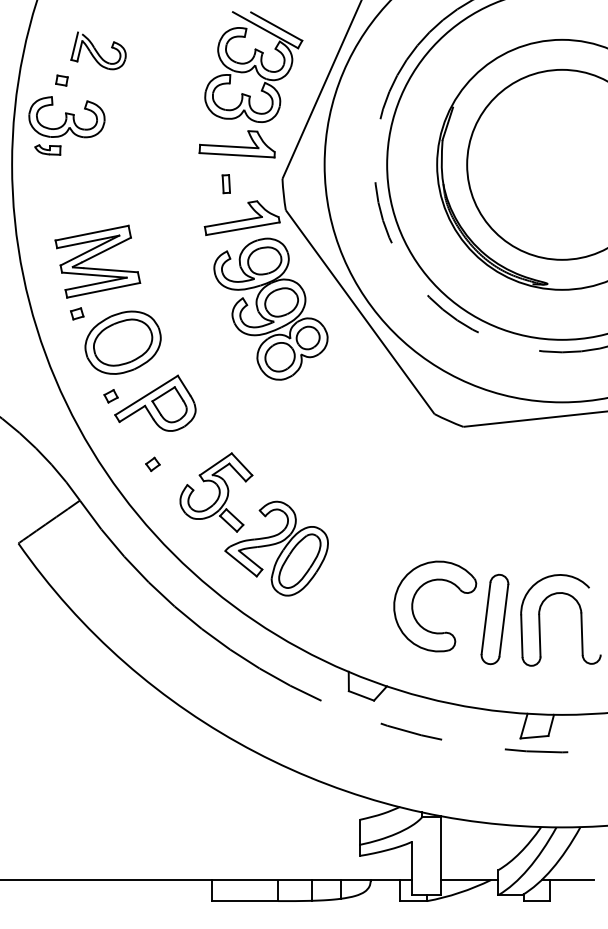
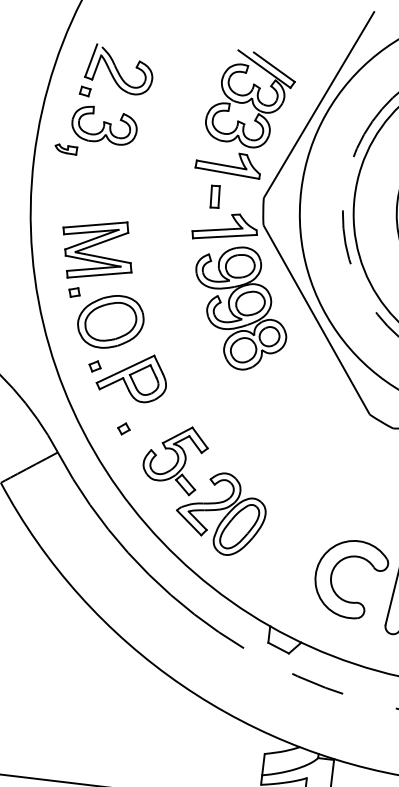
part: (98, 50) -> (119, 69), size x1.43
part: (66, 117) -> (104, 125), moved
part: (226, 183) -> (215, 196), size x1.43

